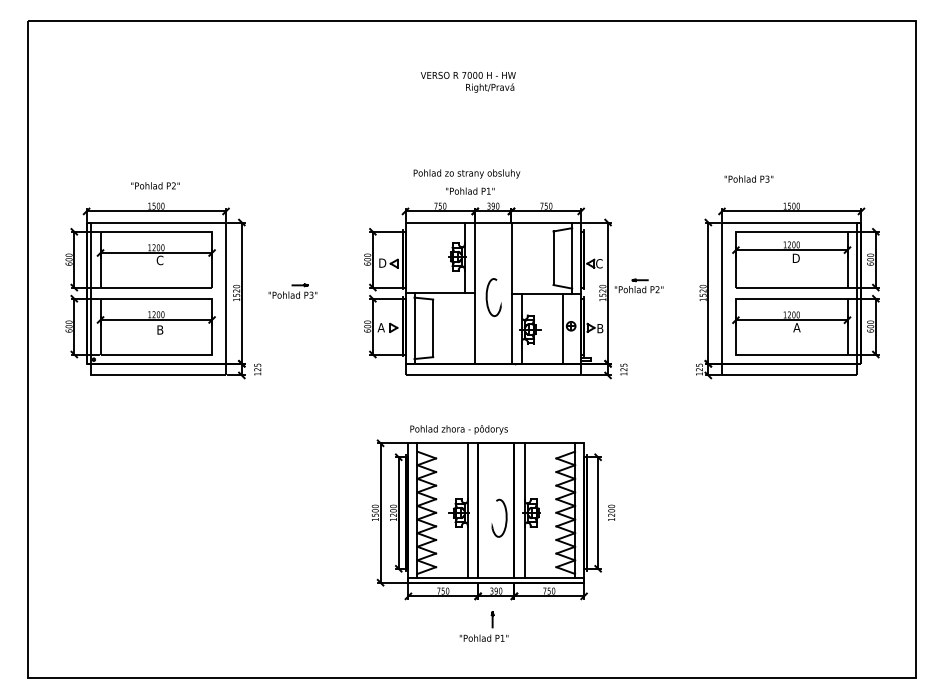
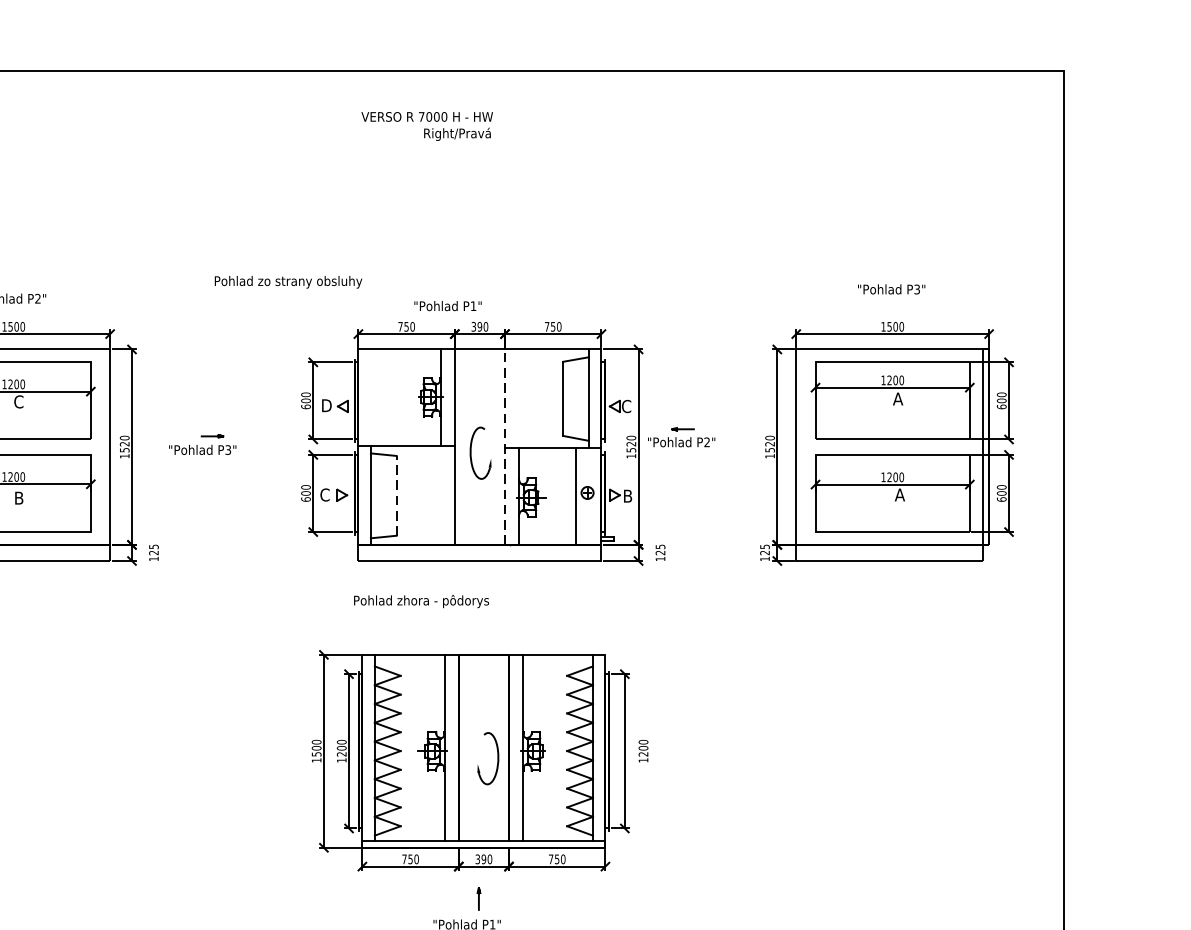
text: (467, 81) -> (426, 125), moved
text: (466, 173) -> (287, 281), moved
text: (748, 178) -> (890, 288), moved
text: (795, 257) -> (897, 397), D -> A
line: (511, 293) -> (505, 447), solid -> dashed
text: (380, 327) -> (323, 494), A -> C
line: (433, 328) -> (397, 496), solid -> dashed
text: (458, 429) -> (420, 601), moved

